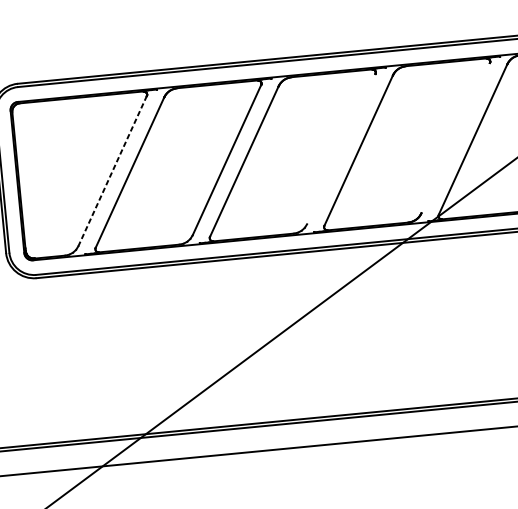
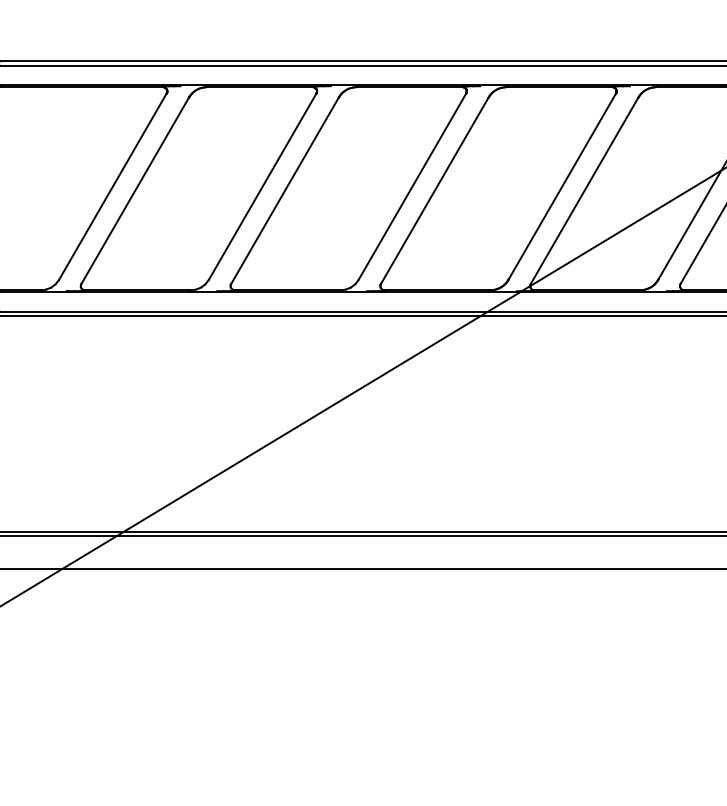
line: (455, 138) -> (562, 186), added
line: (341, 149) -> (412, 186), added
line: (113, 171) -> (113, 186), dashed -> solid

